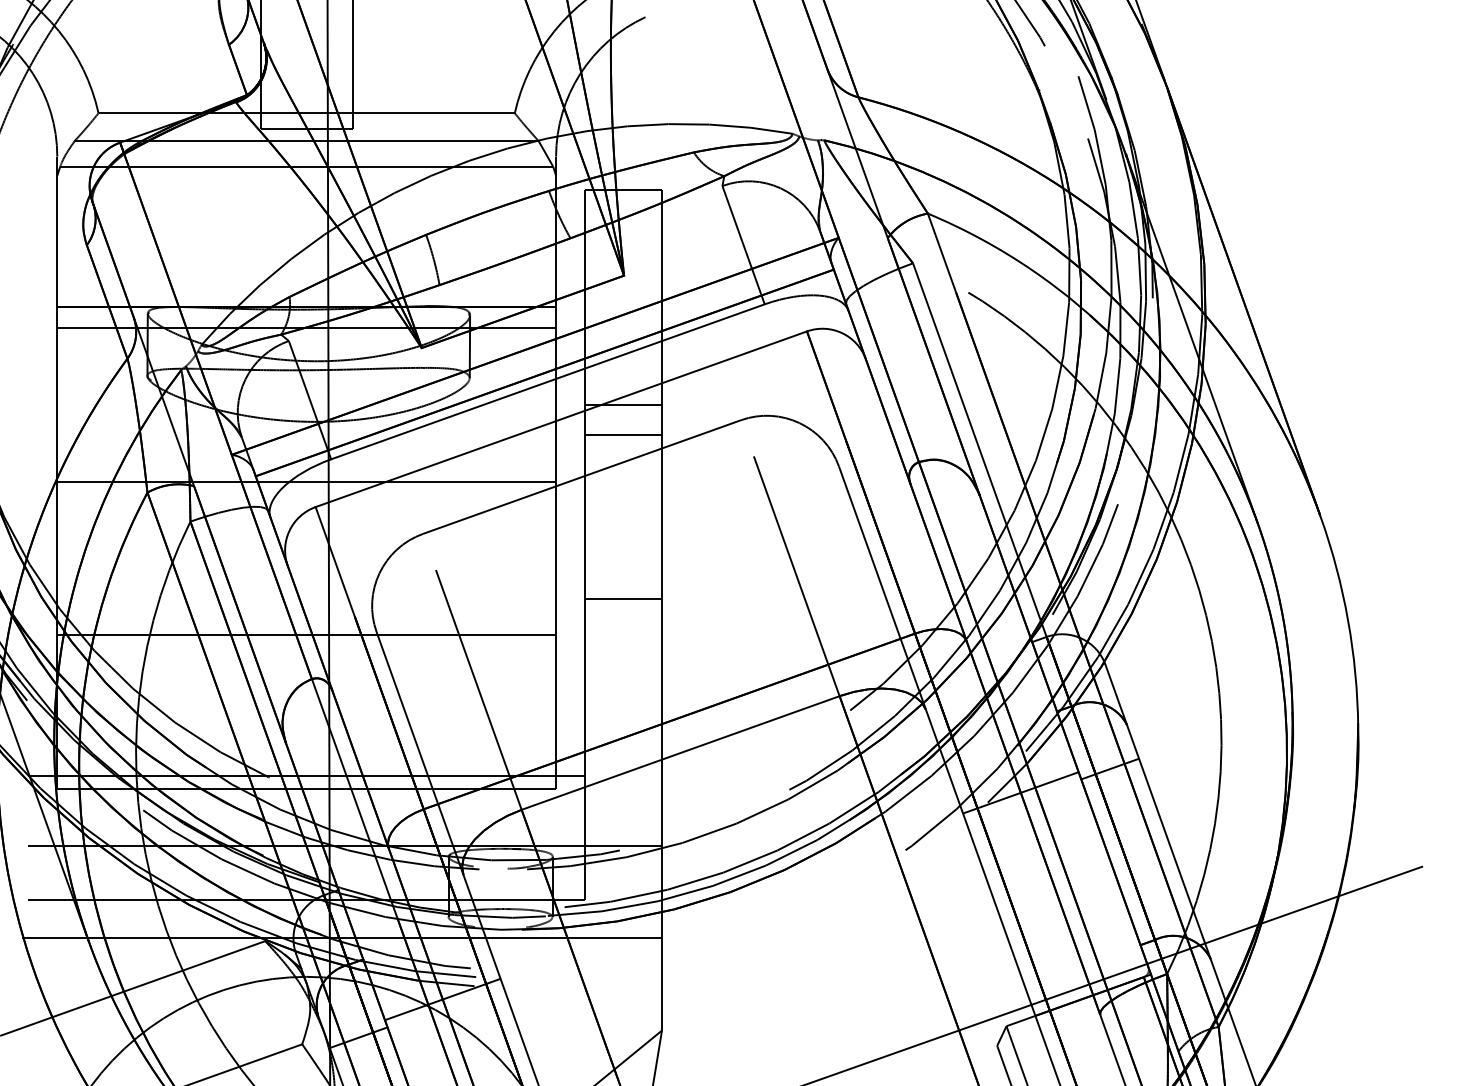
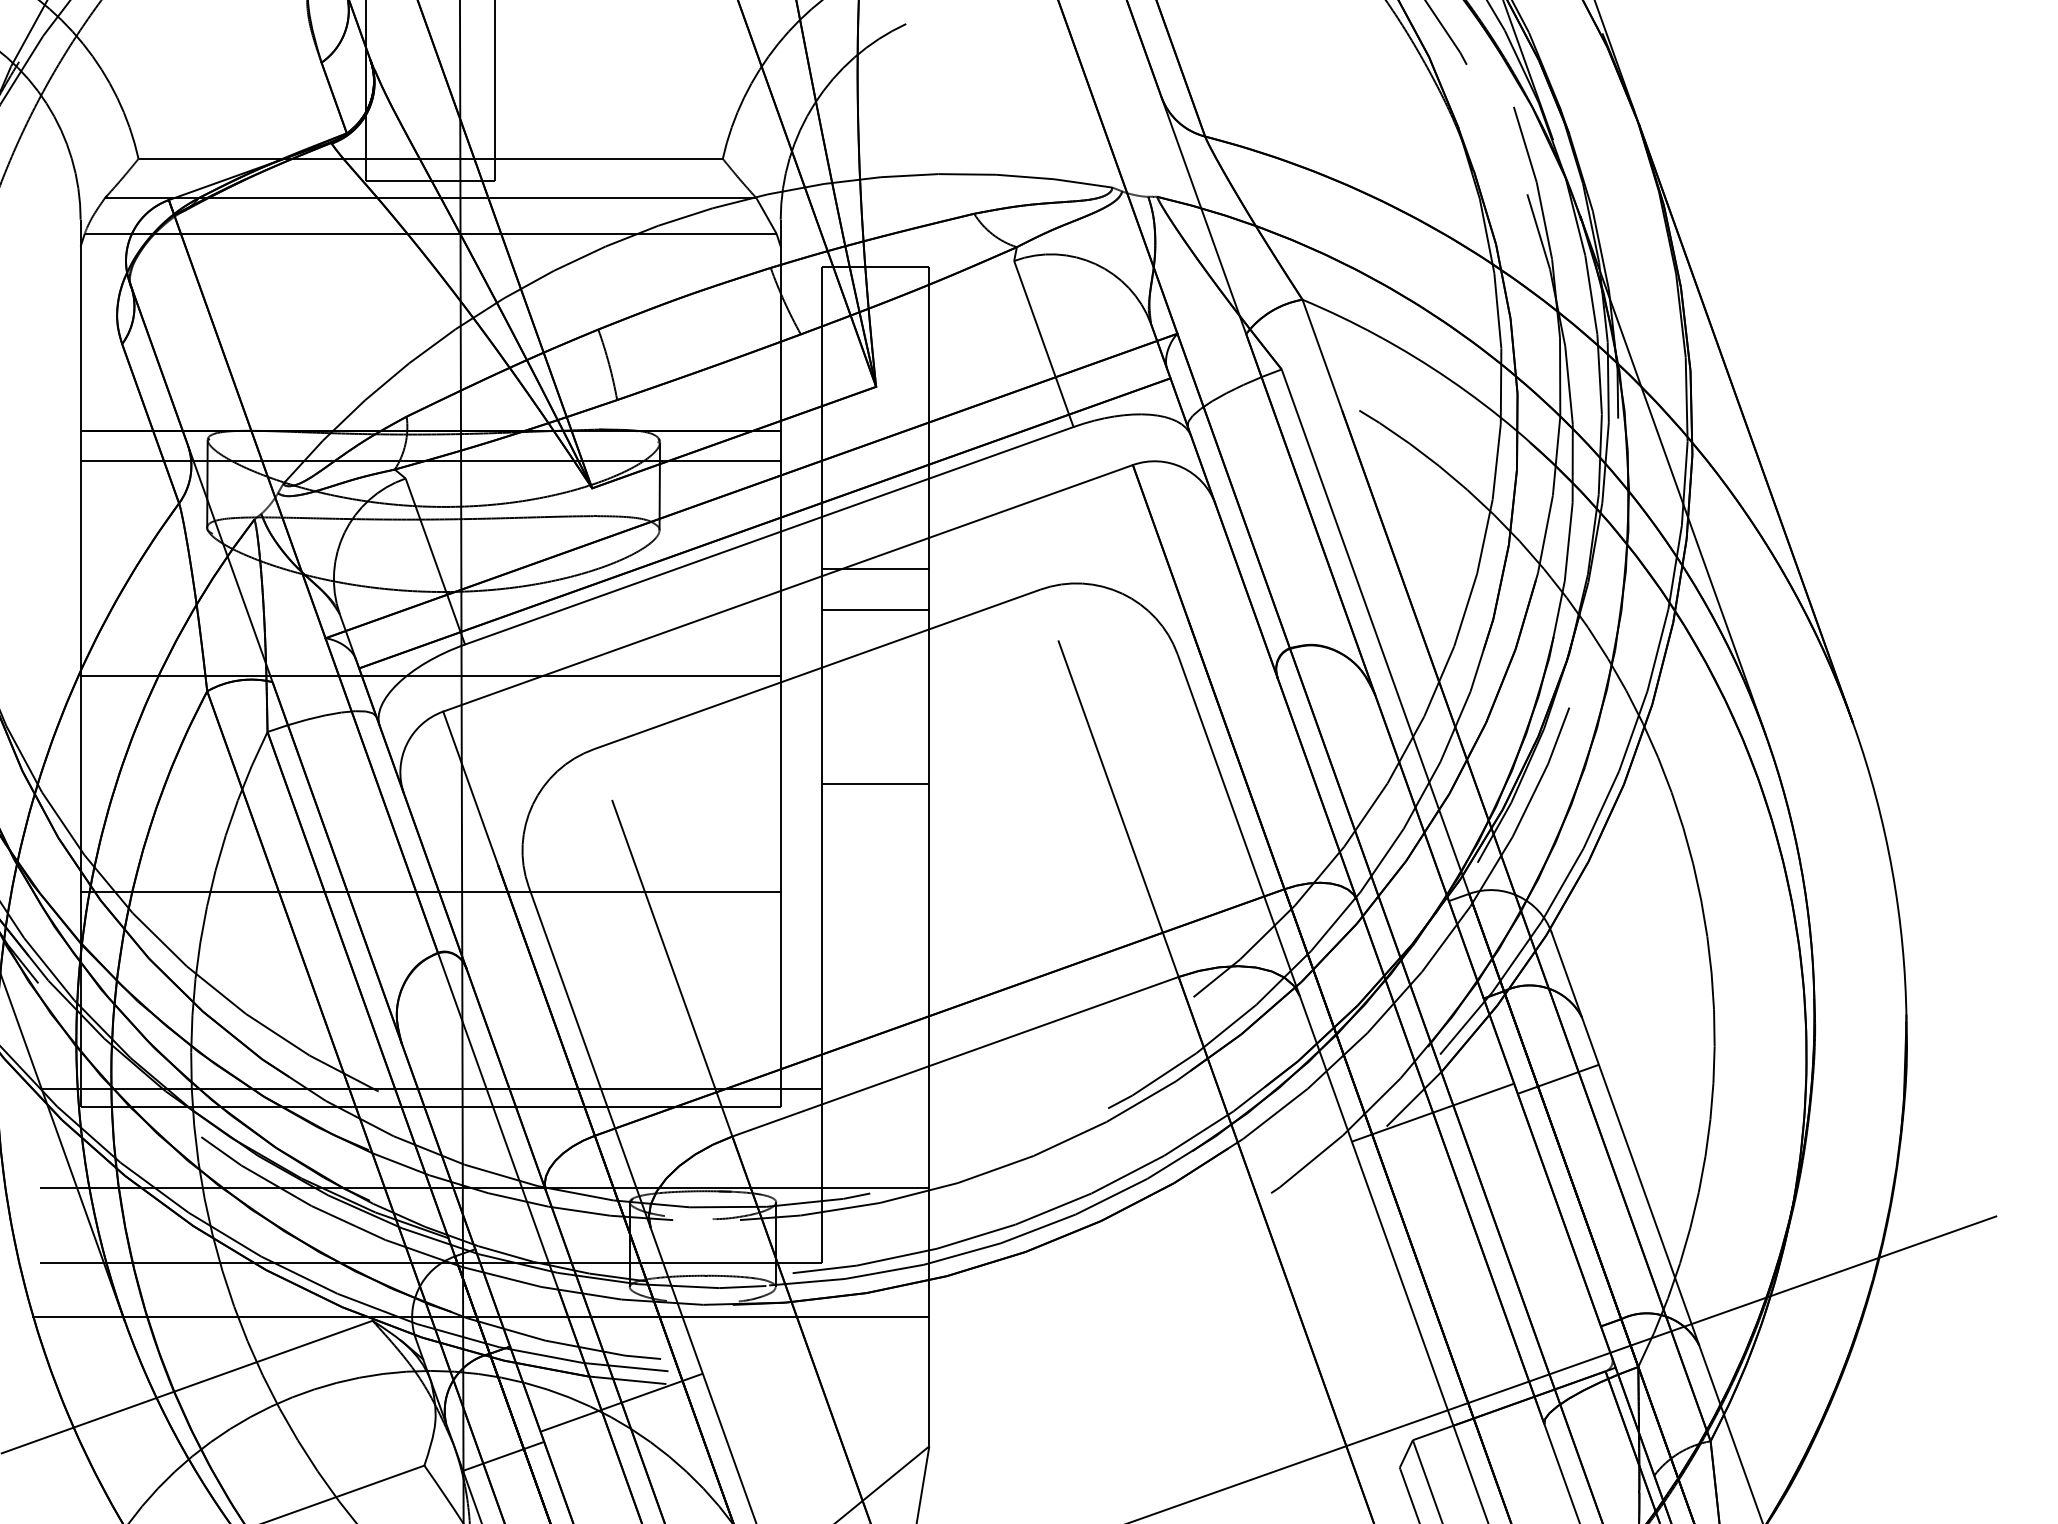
line: (623, 598) -> (875, 783), moved

